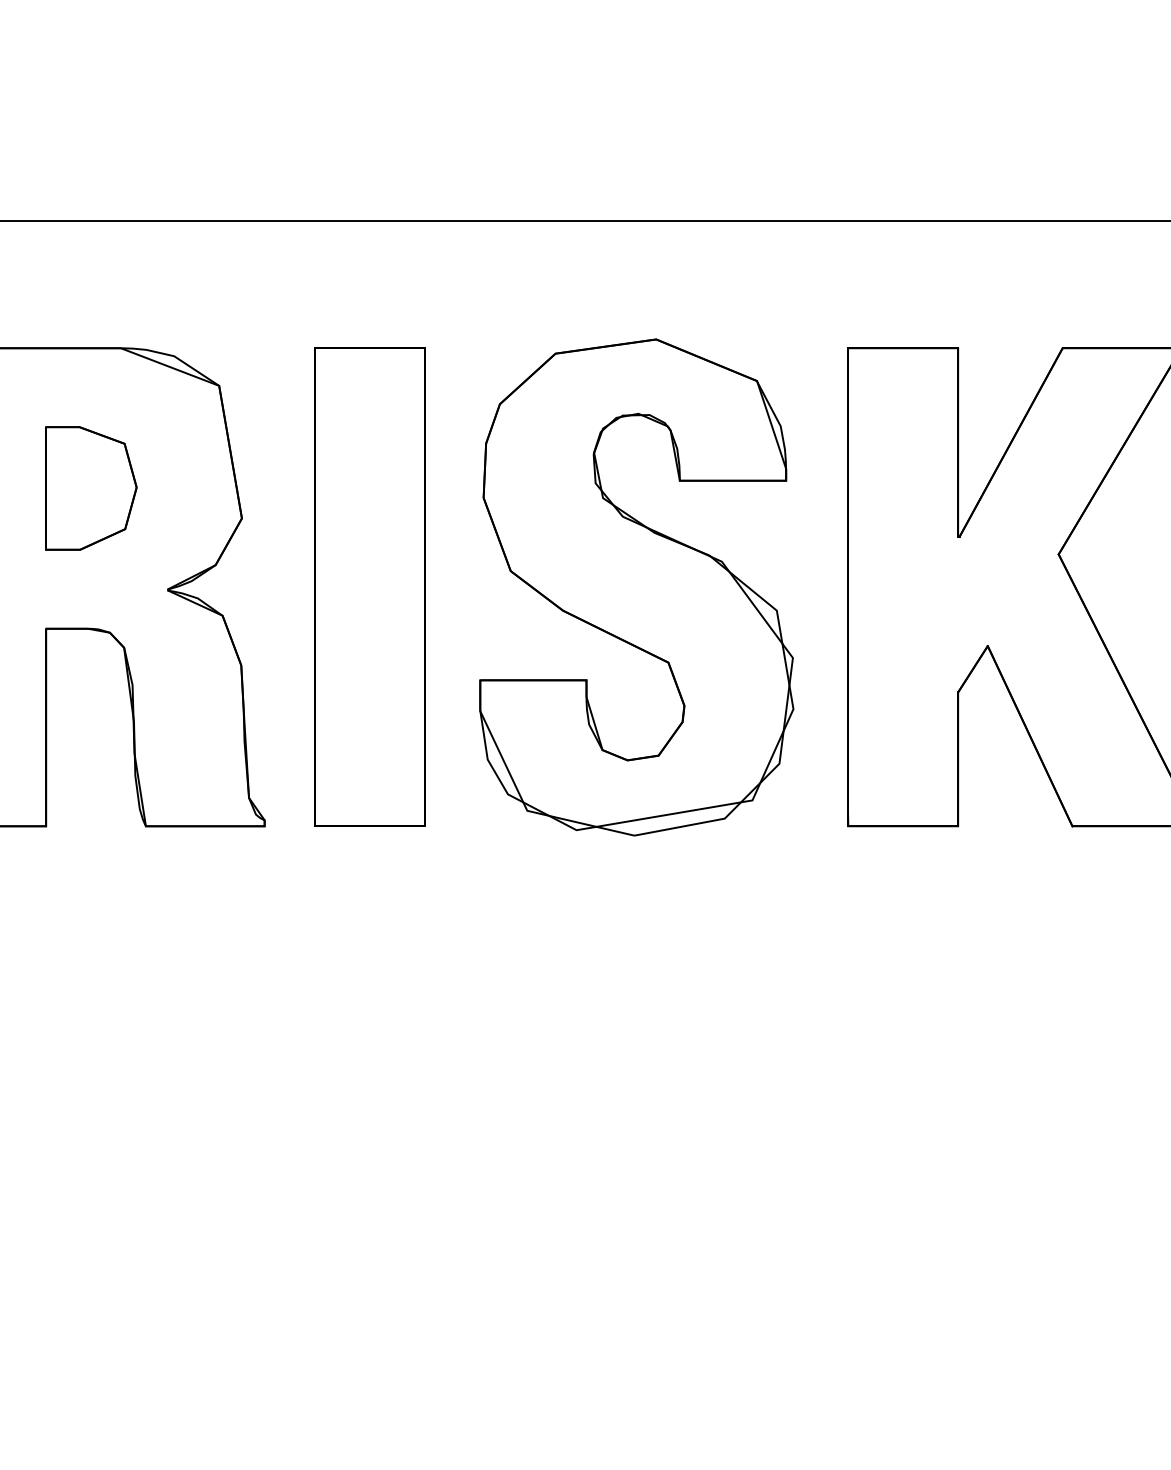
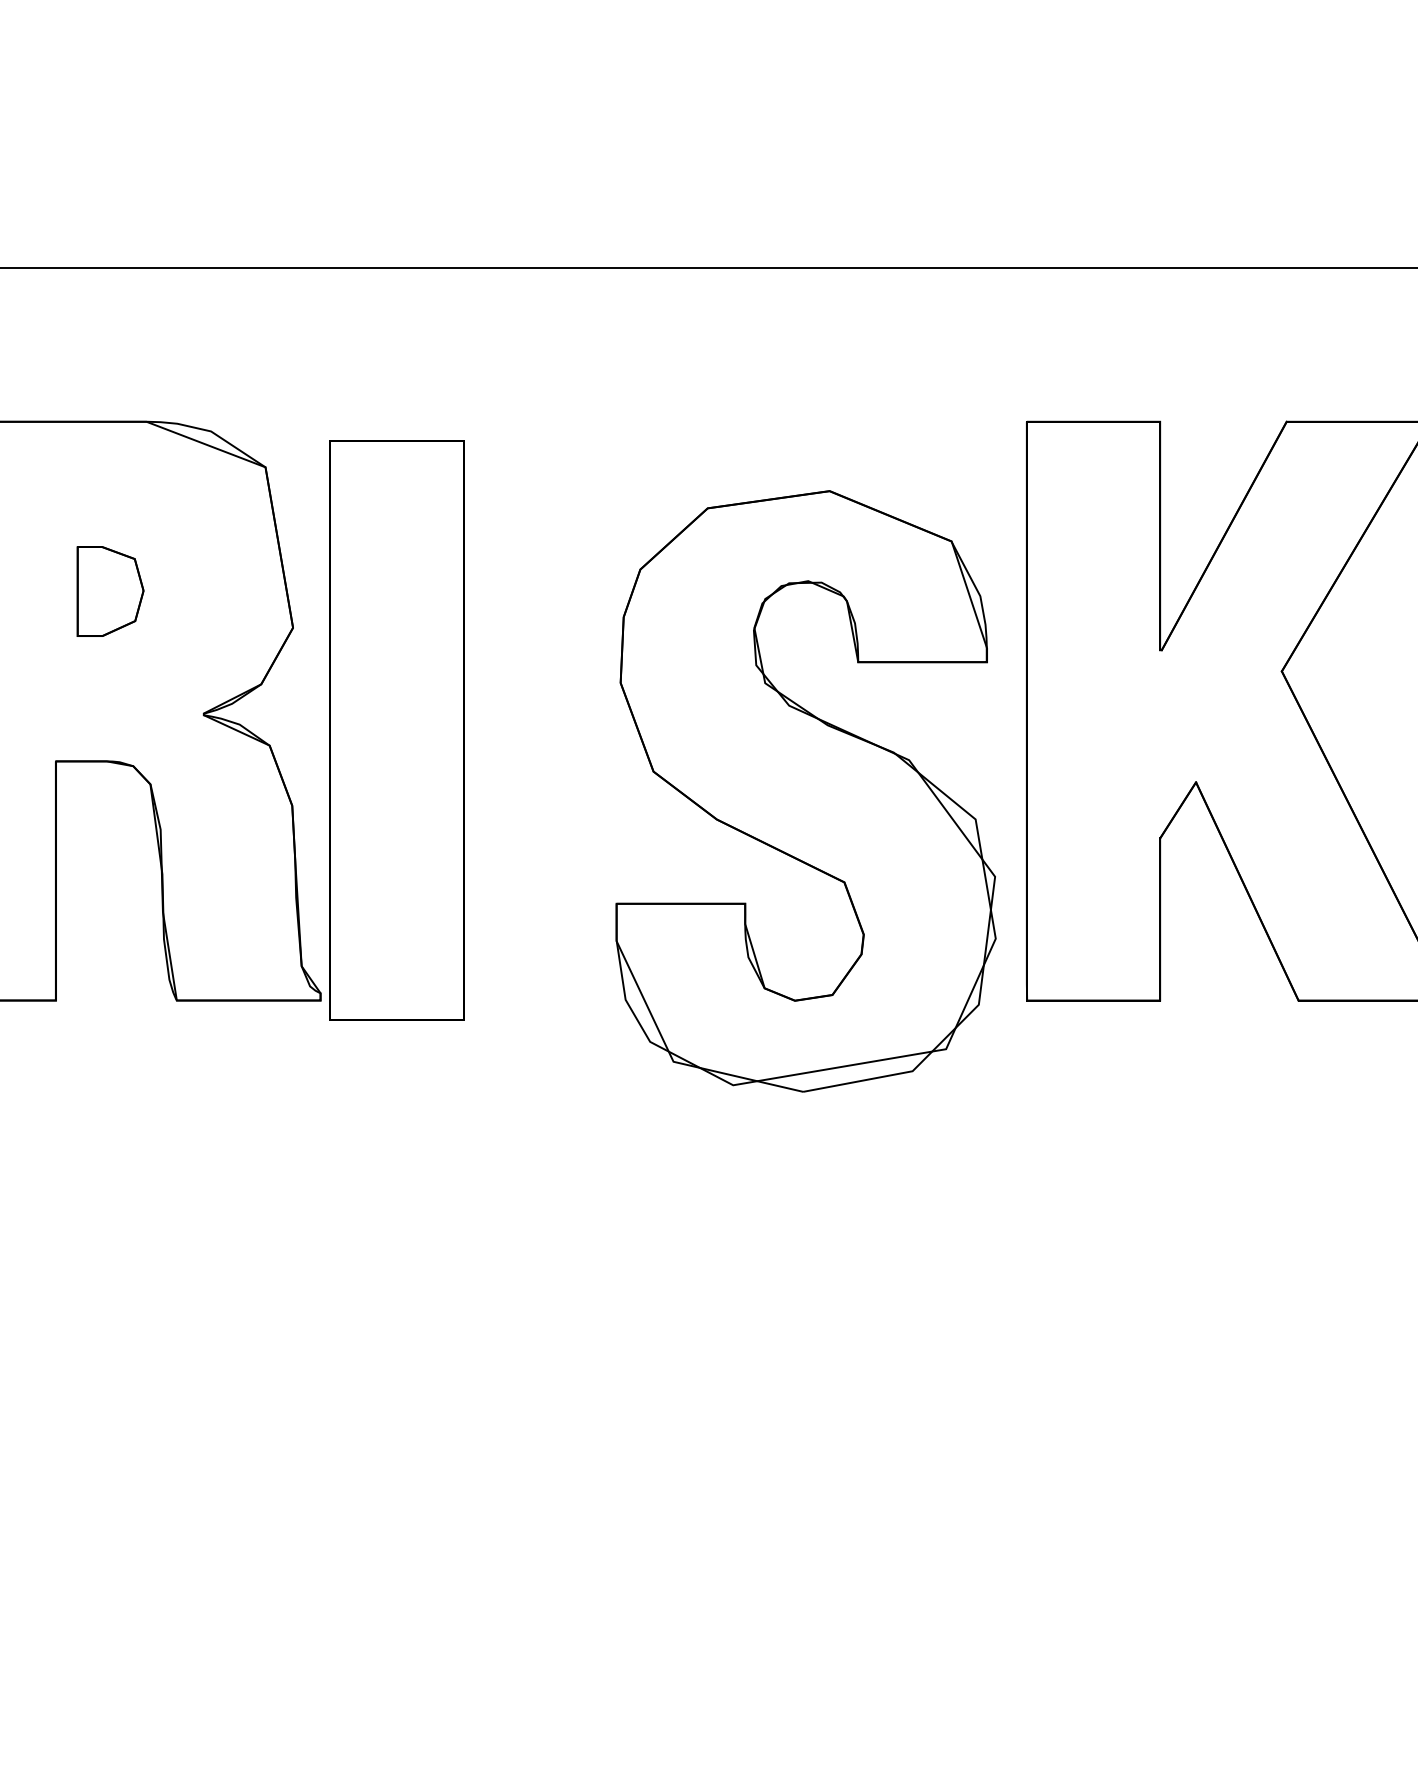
part: (91, 488) -> (110, 591), size x0.6
part: (369, 587) -> (396, 730), moved
part: (636, 587) -> (805, 791), moved

